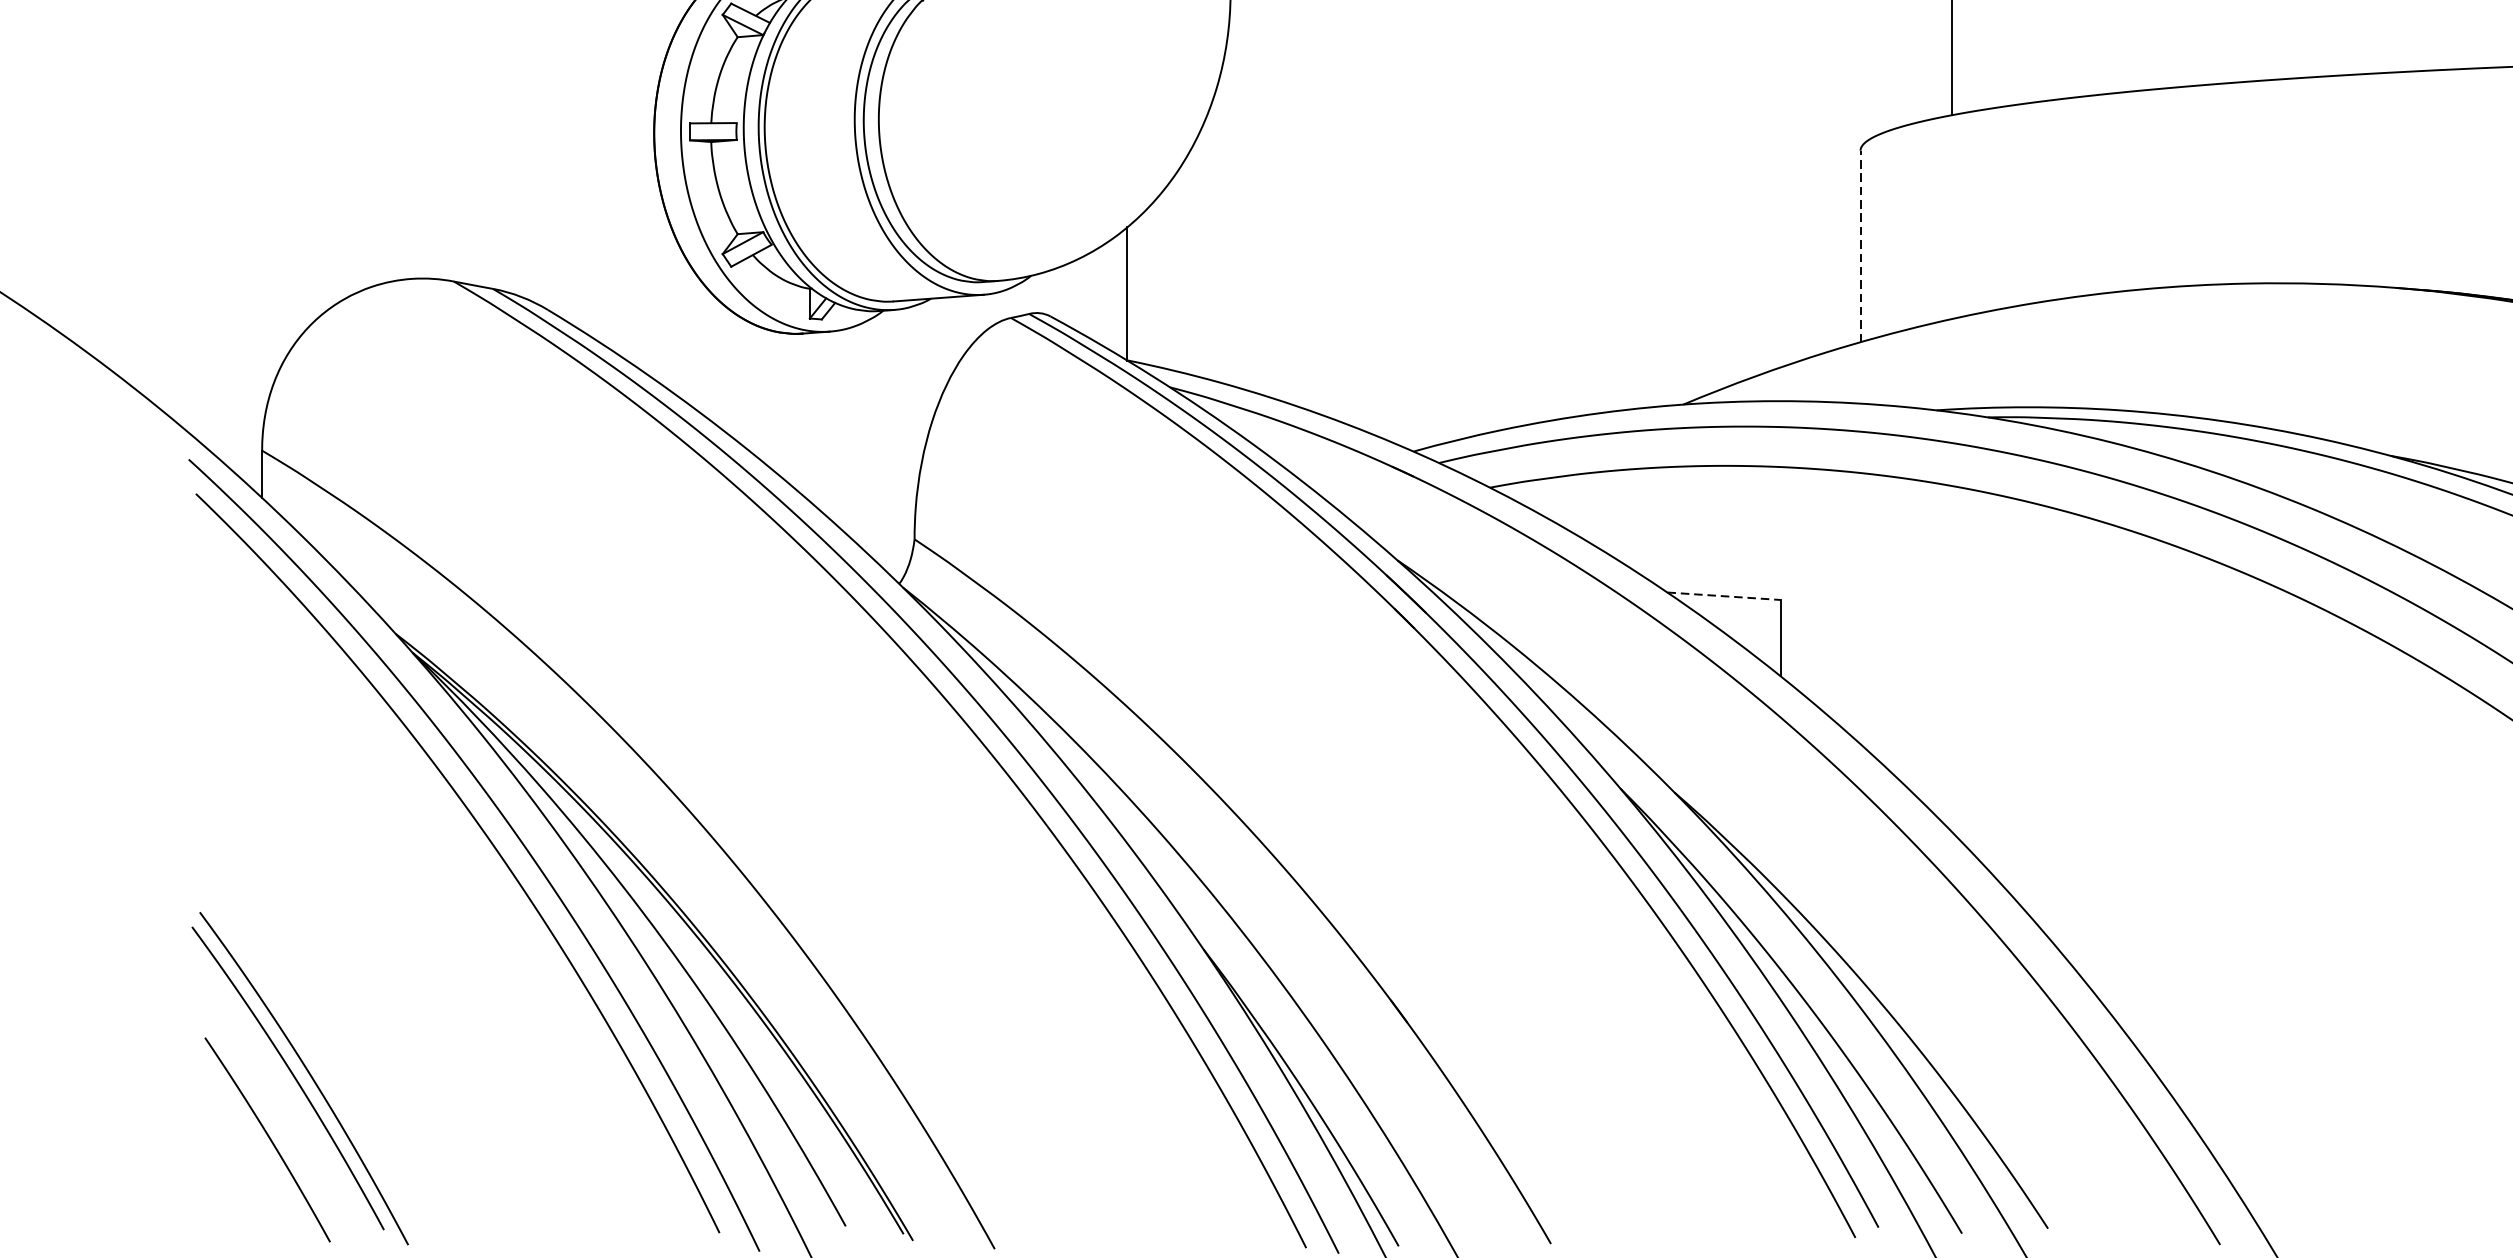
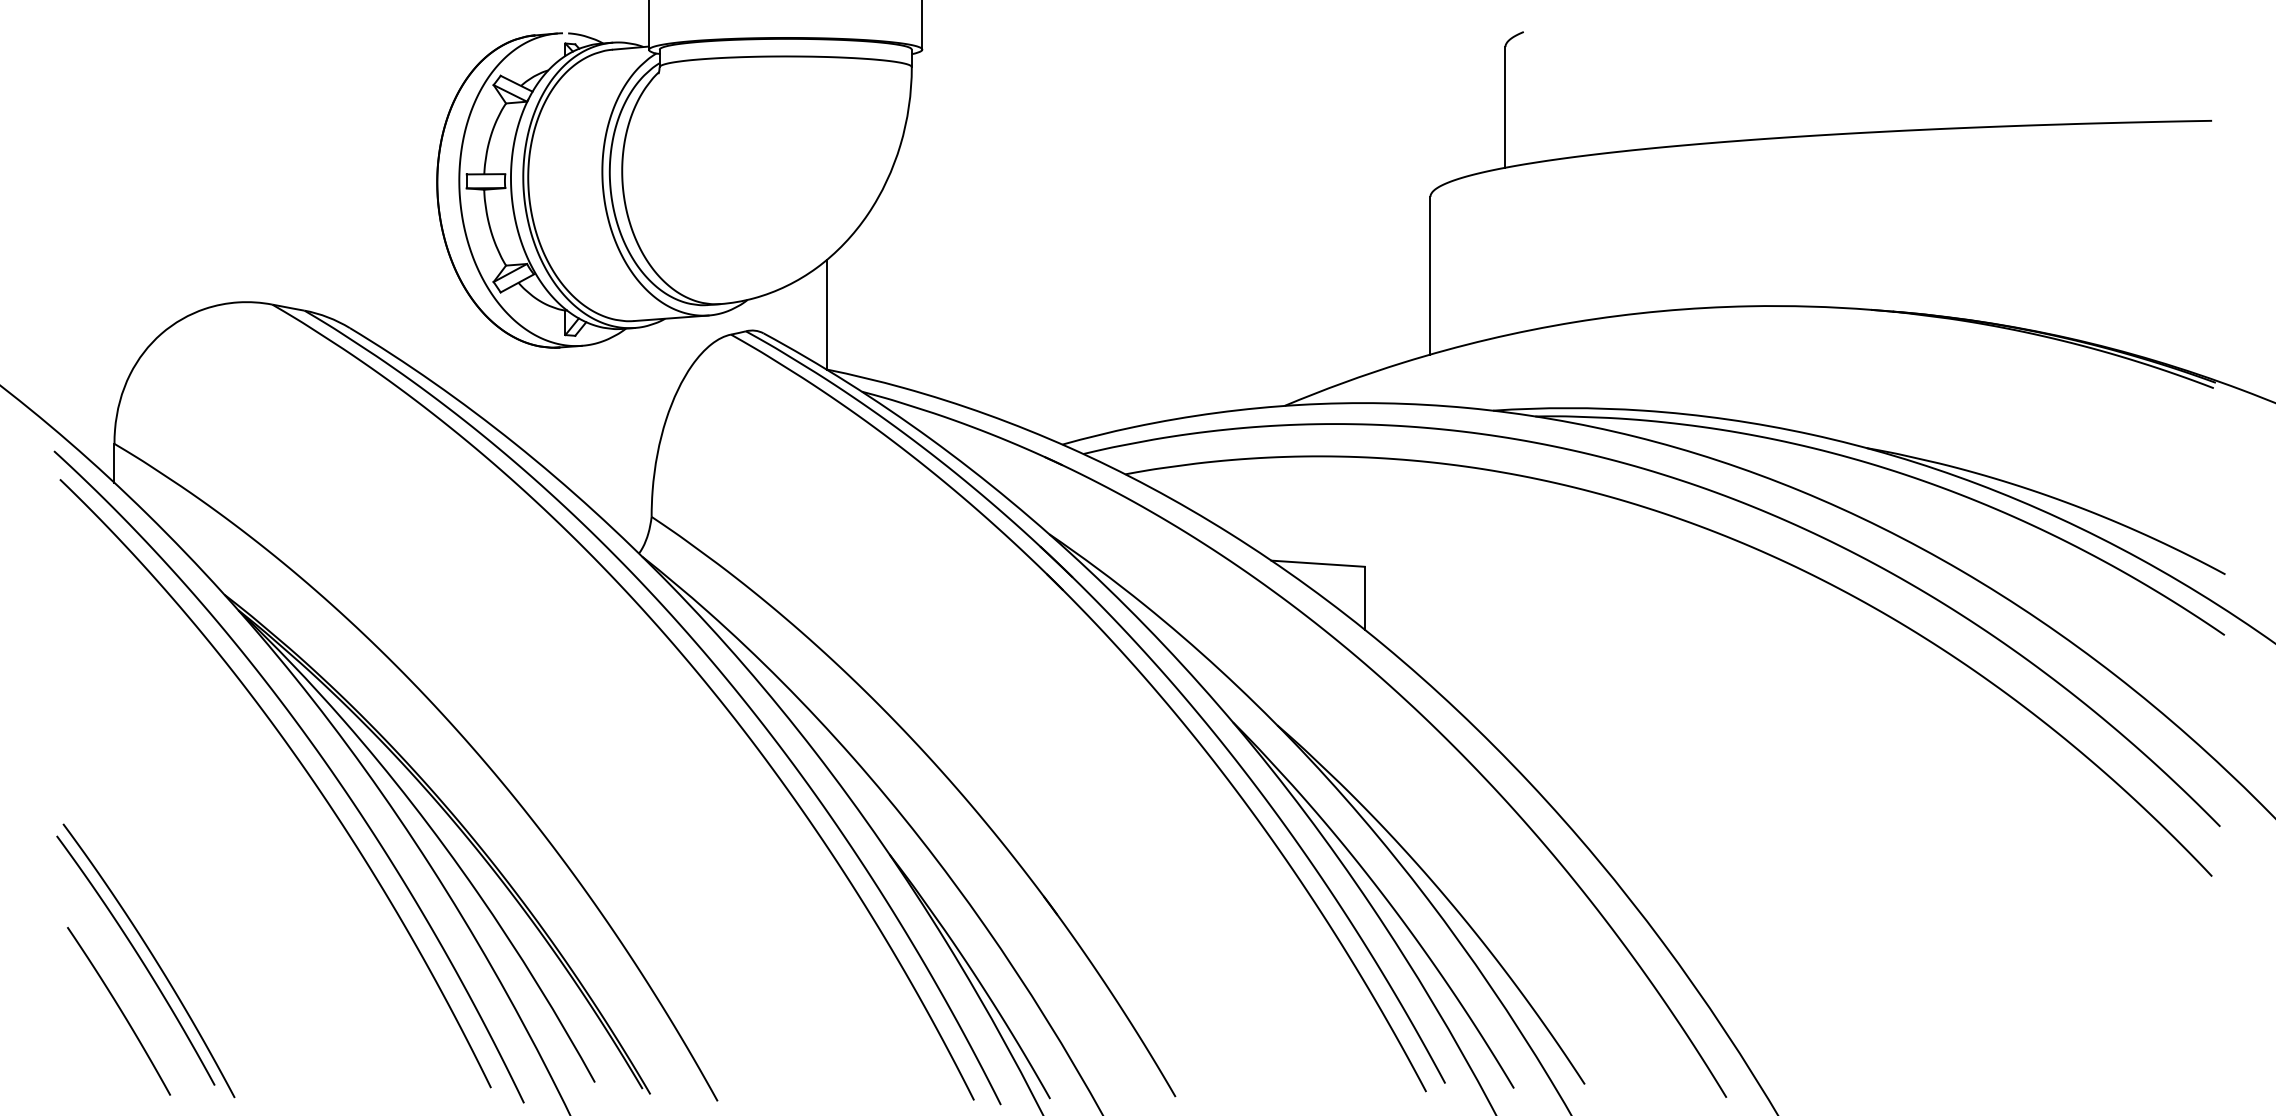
line: (1860, 246) -> (1430, 275), dashed -> solid
line: (1724, 595) -> (1318, 563), dashed -> solid

